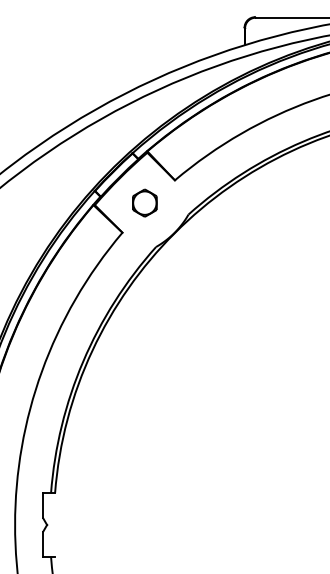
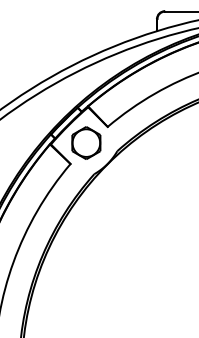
part: (144, 202) -> (86, 142), size x1.67

